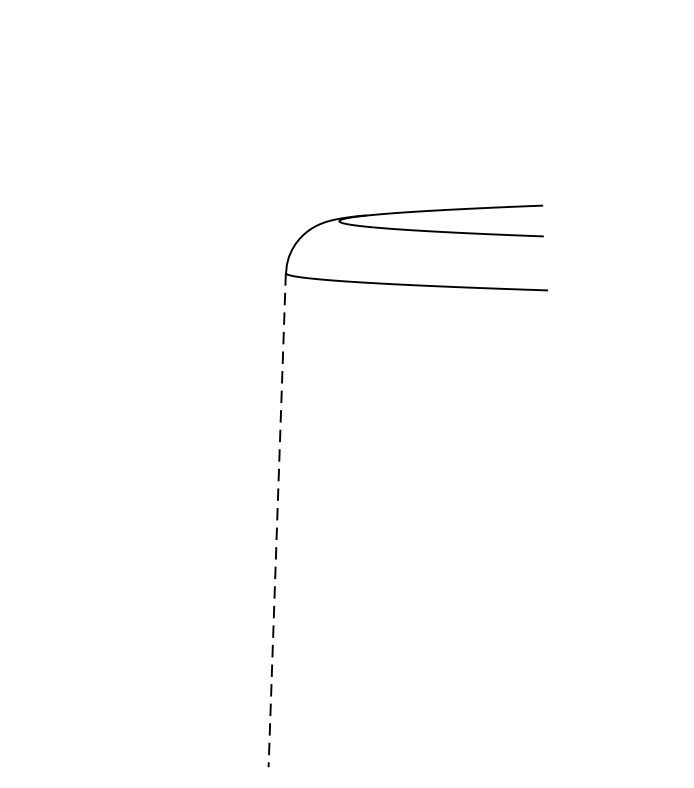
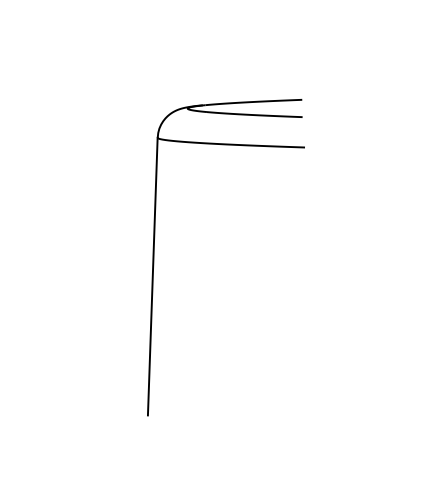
line: (276, 519) -> (152, 276), dashed -> solid

